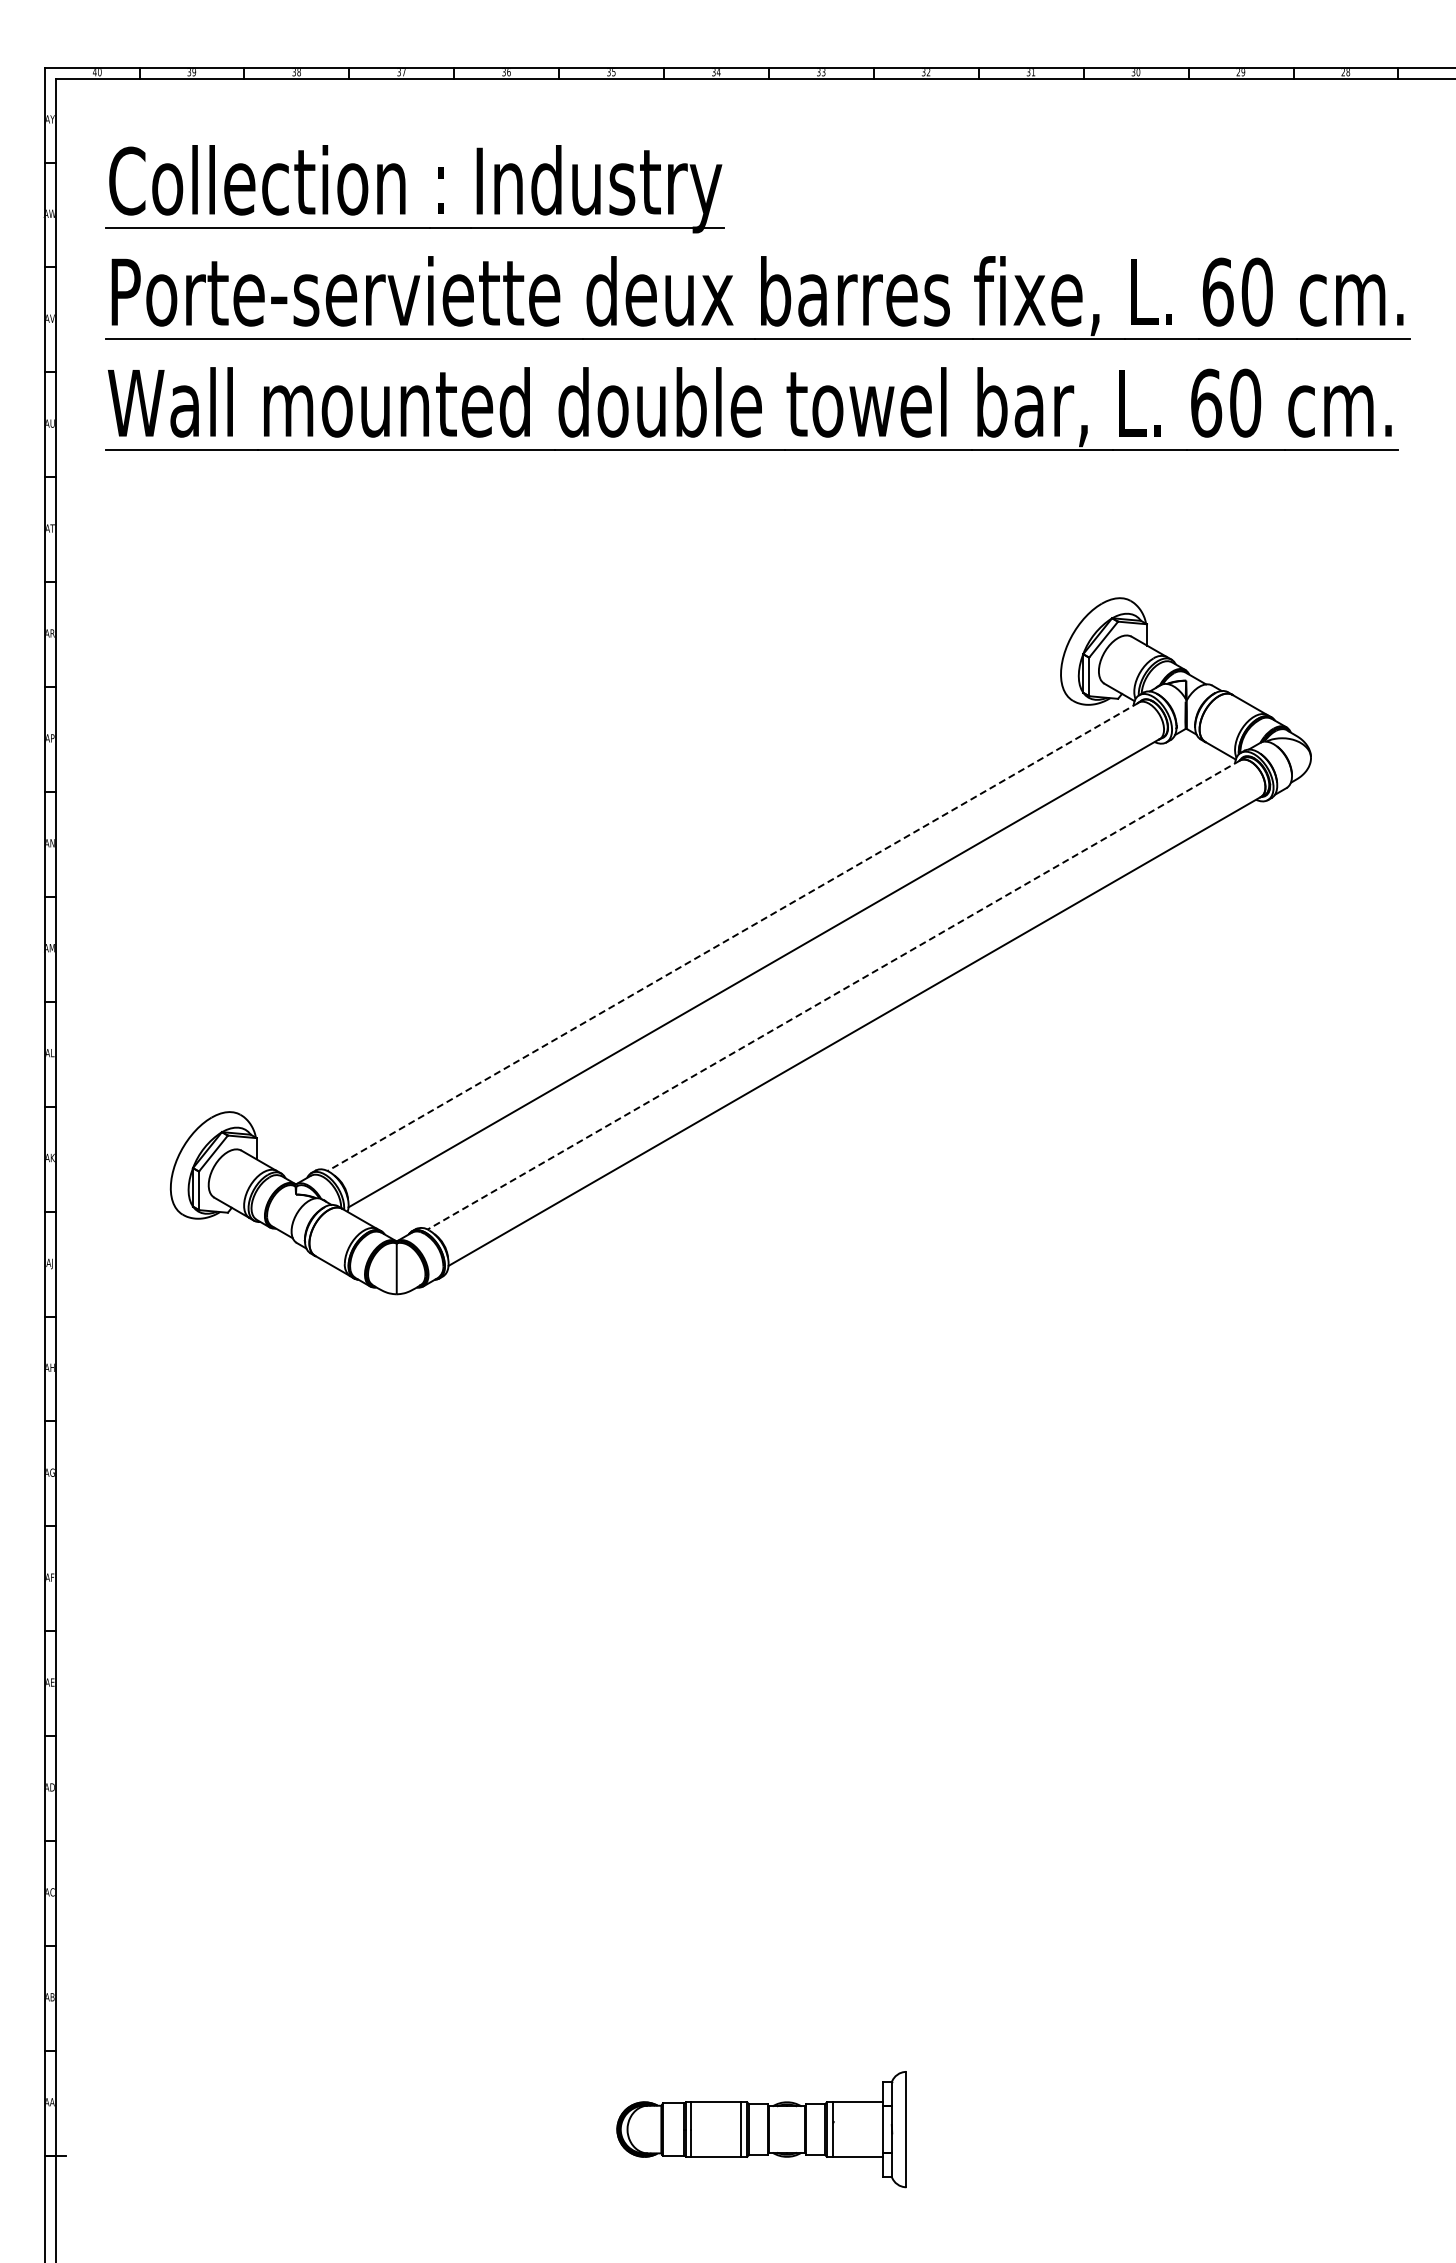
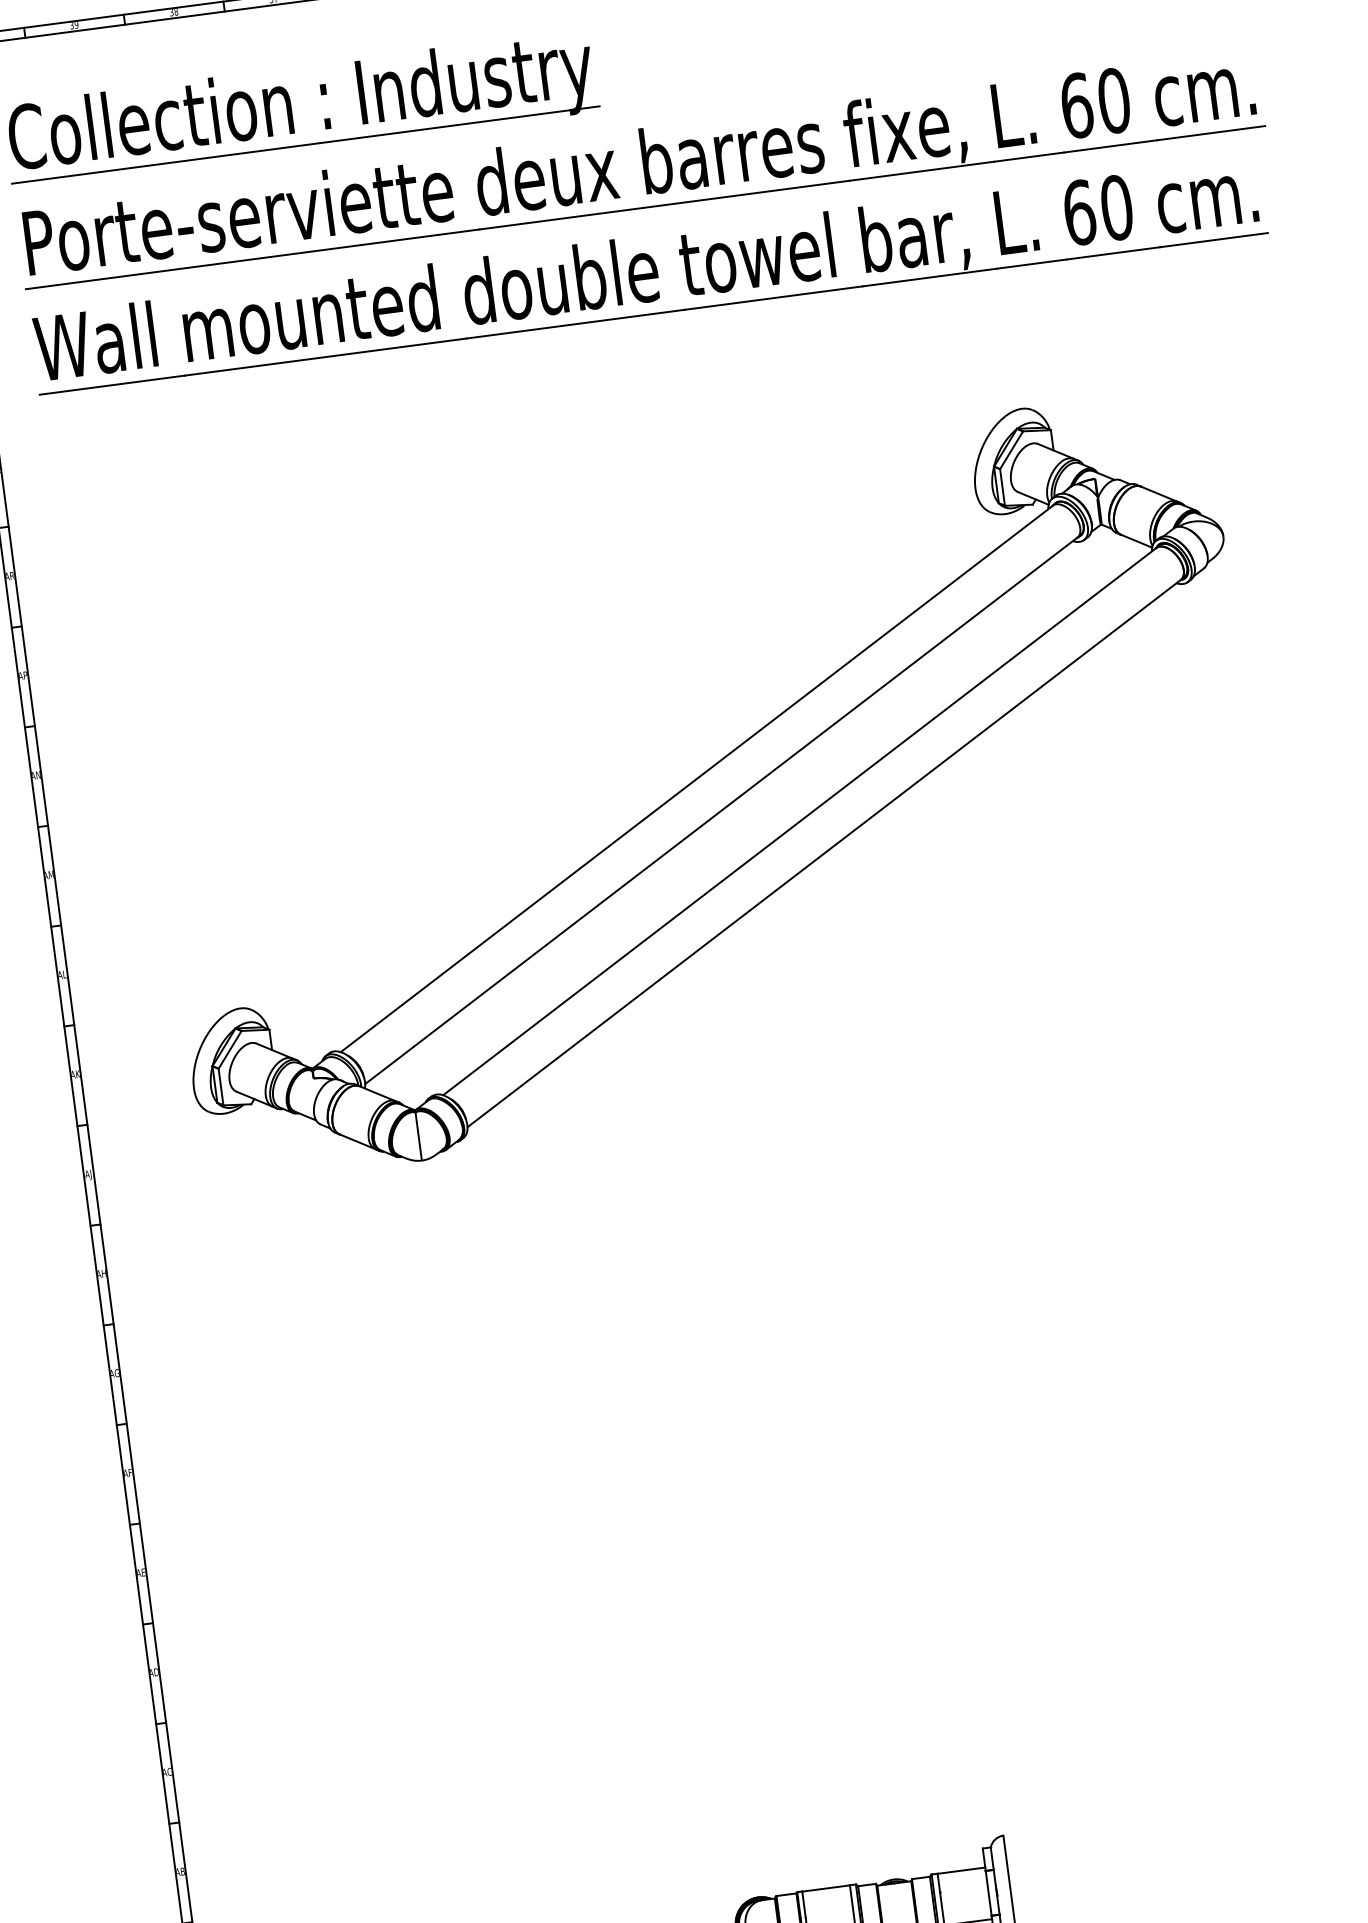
line: (732, 937) -> (696, 779), dashed -> solid
line: (833, 995) -> (799, 822), dashed -> solid

